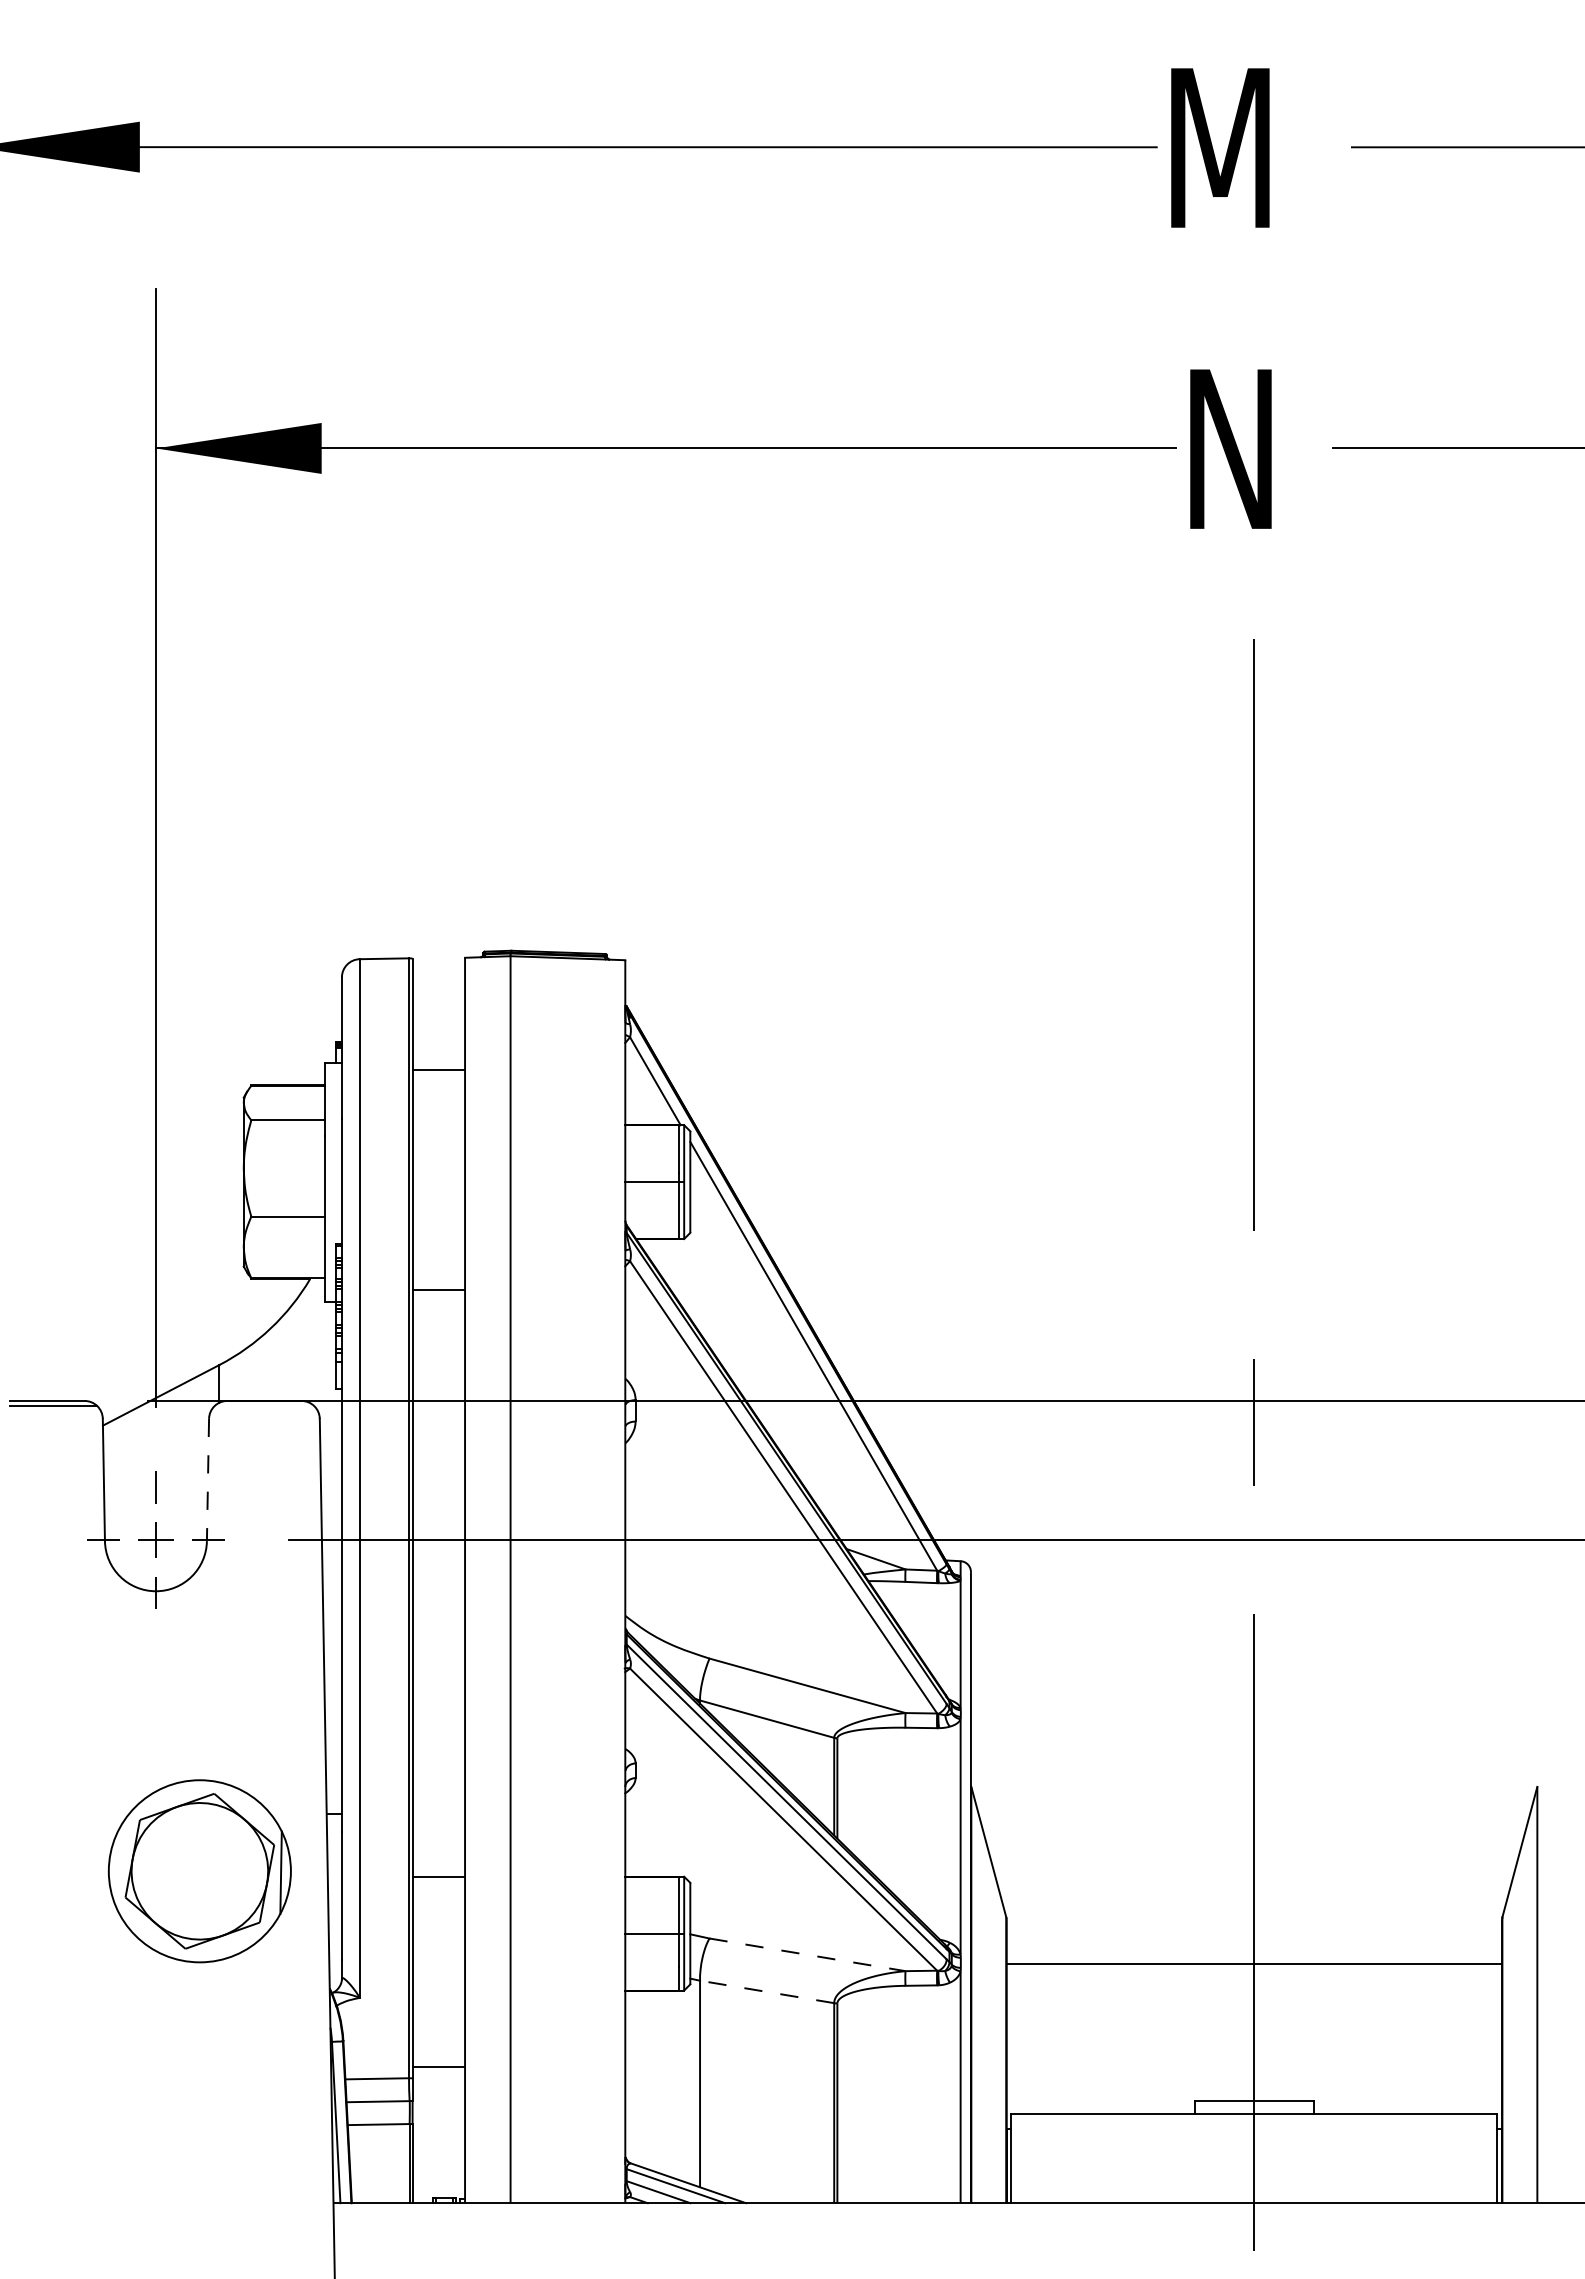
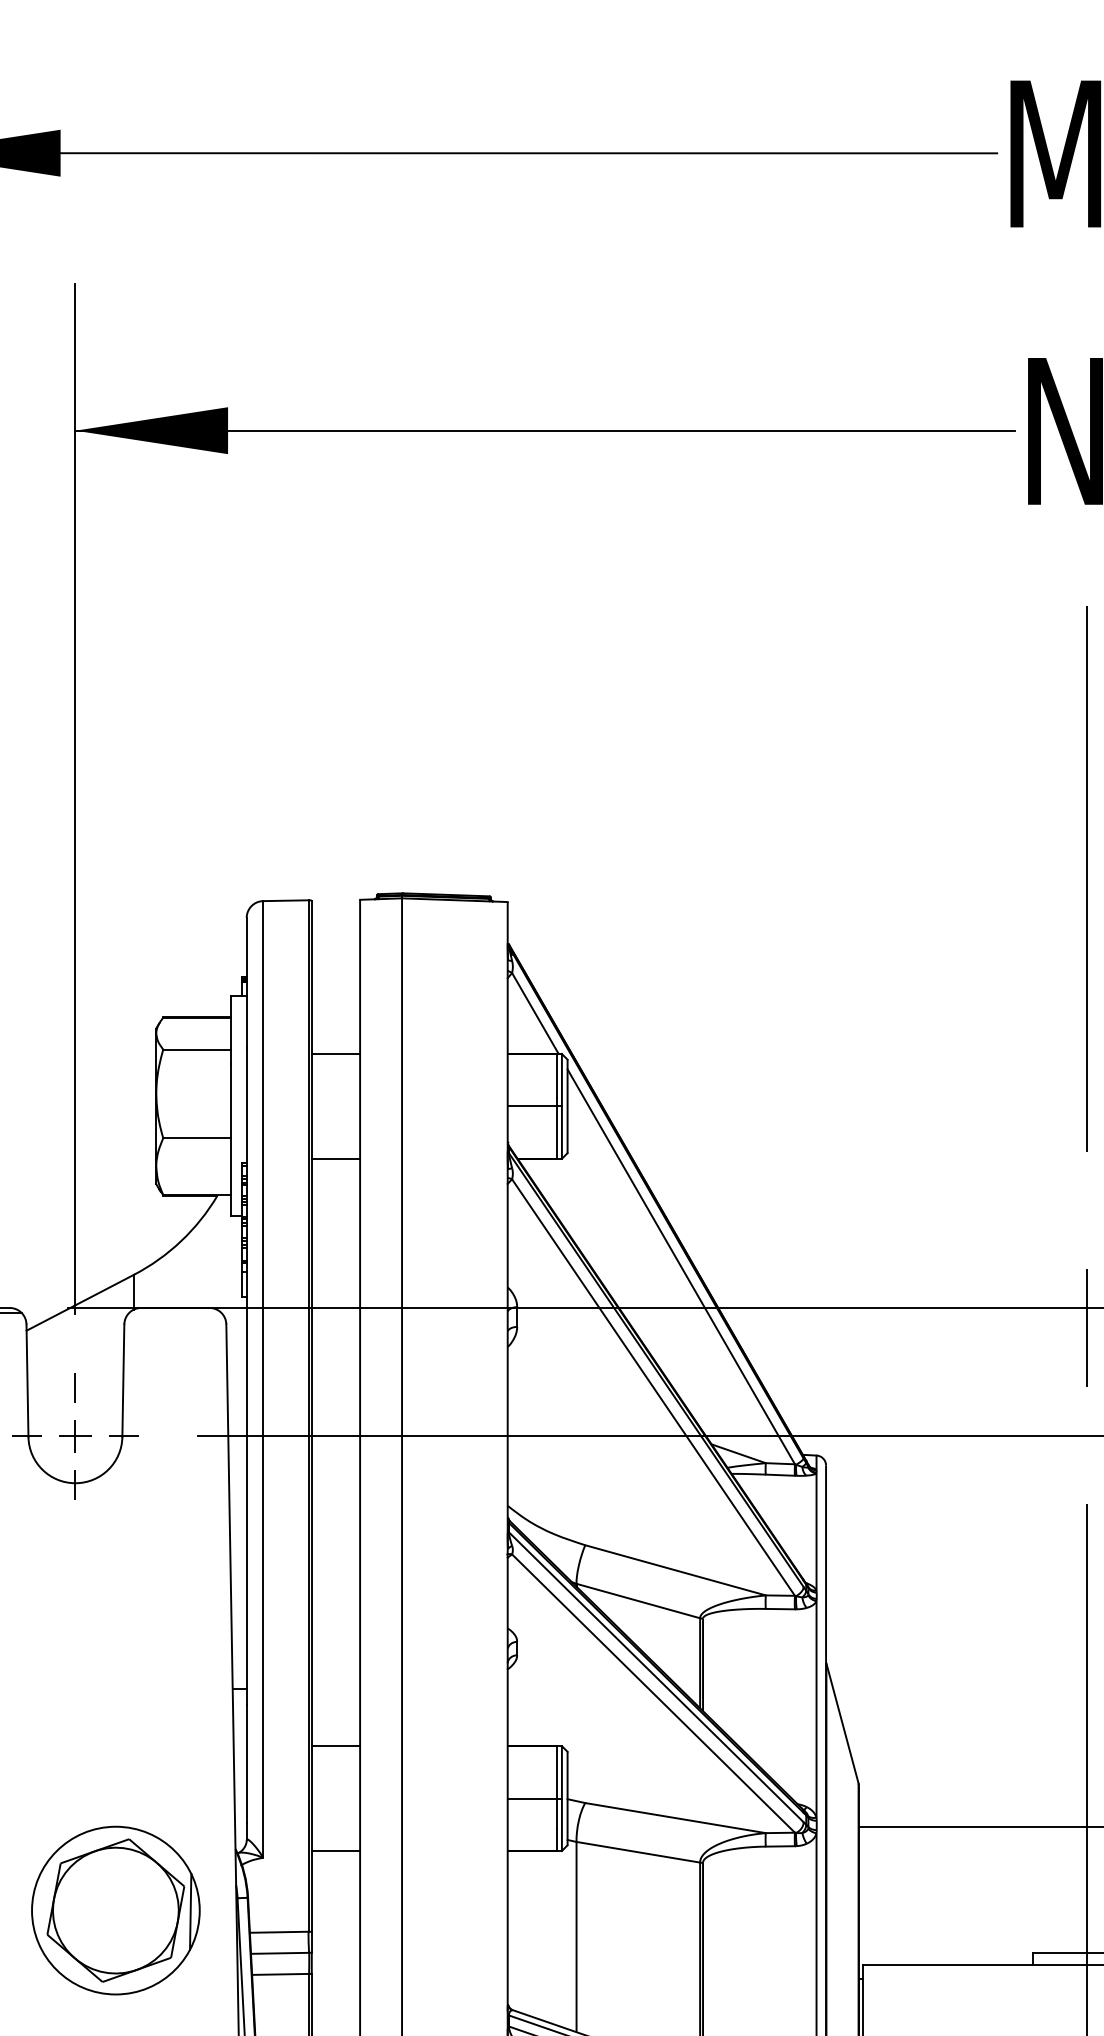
line: (438, 1070) -> (335, 1054), moved
line: (438, 1290) -> (335, 1159), moved
line: (207, 1480) -> (122, 1381), dashed -> solid
part: (199, 1871) -> (115, 1910), moved
line: (808, 1954) -> (676, 1817), dashed -> solid
line: (766, 1991) -> (637, 1851), dashed -> solid
line: (438, 2066) -> (335, 1850), moved

